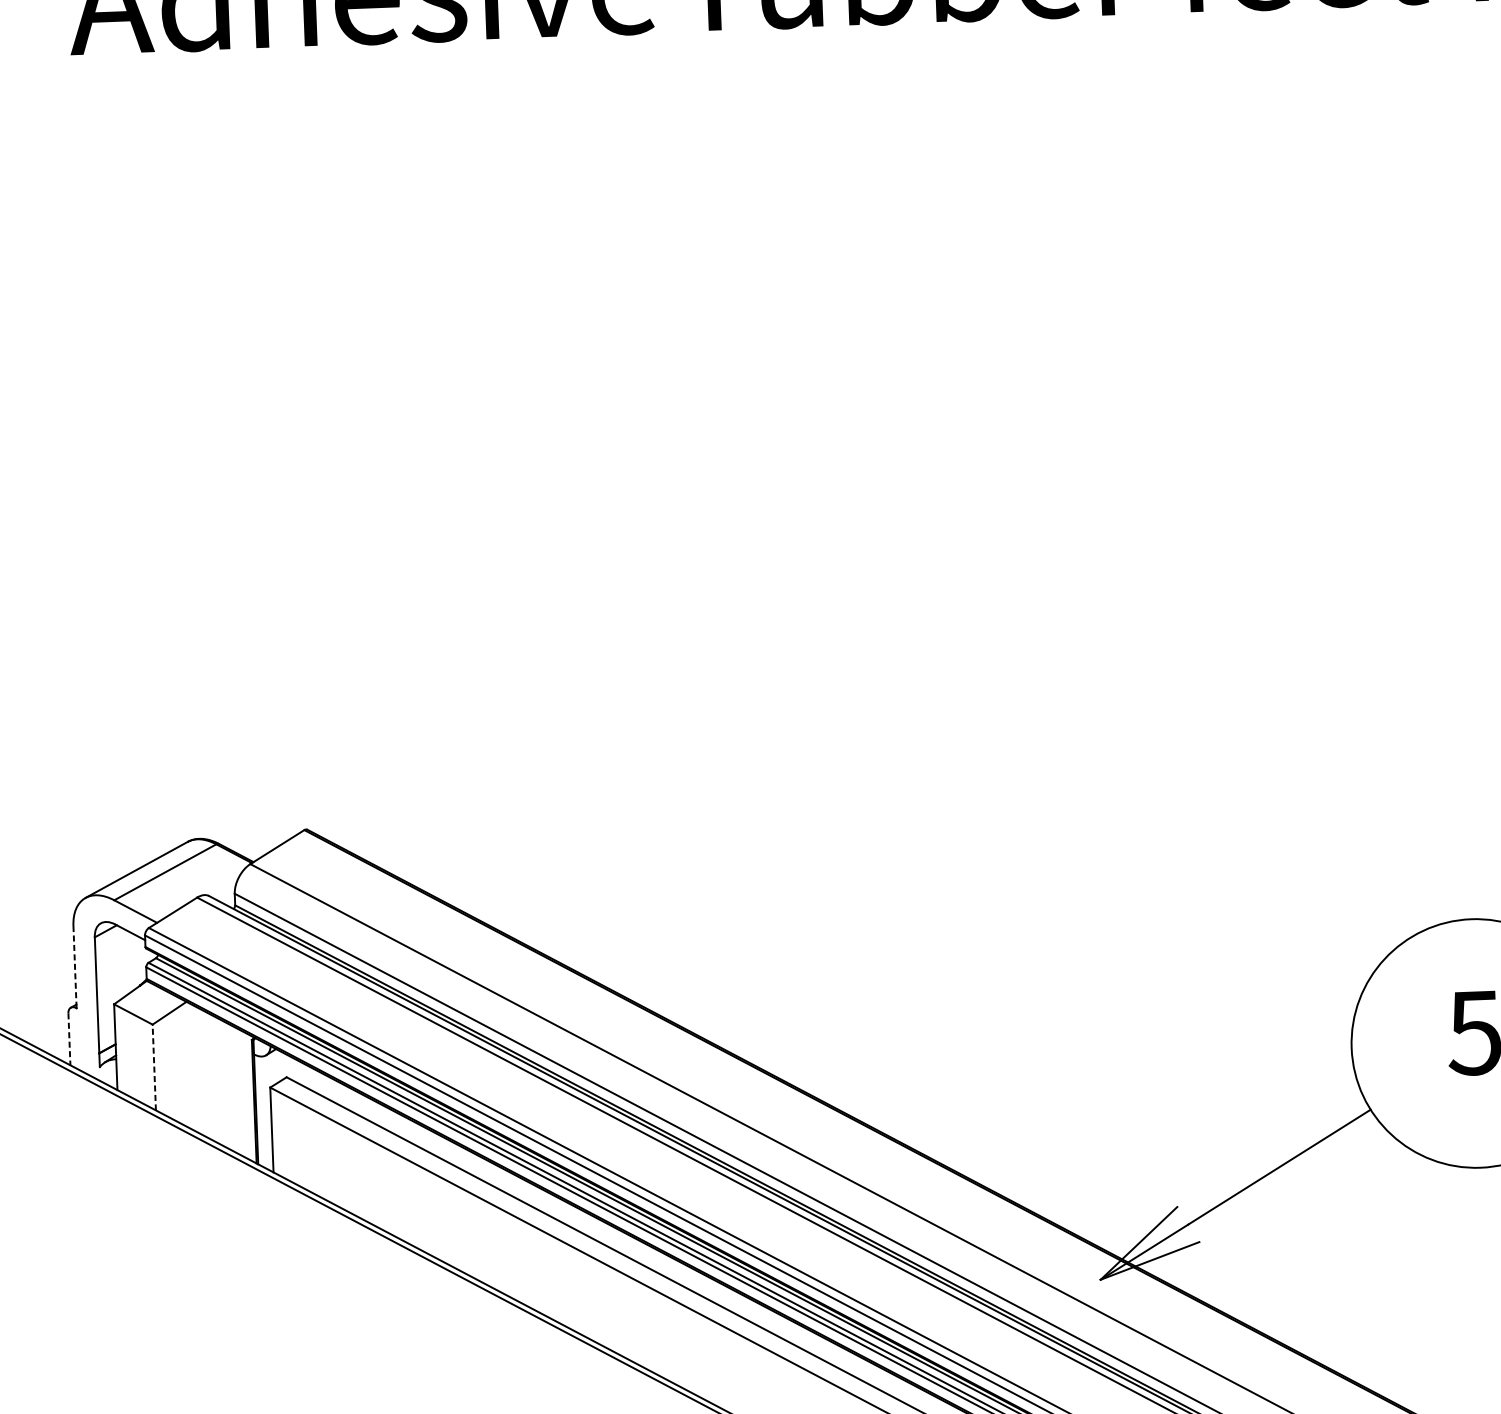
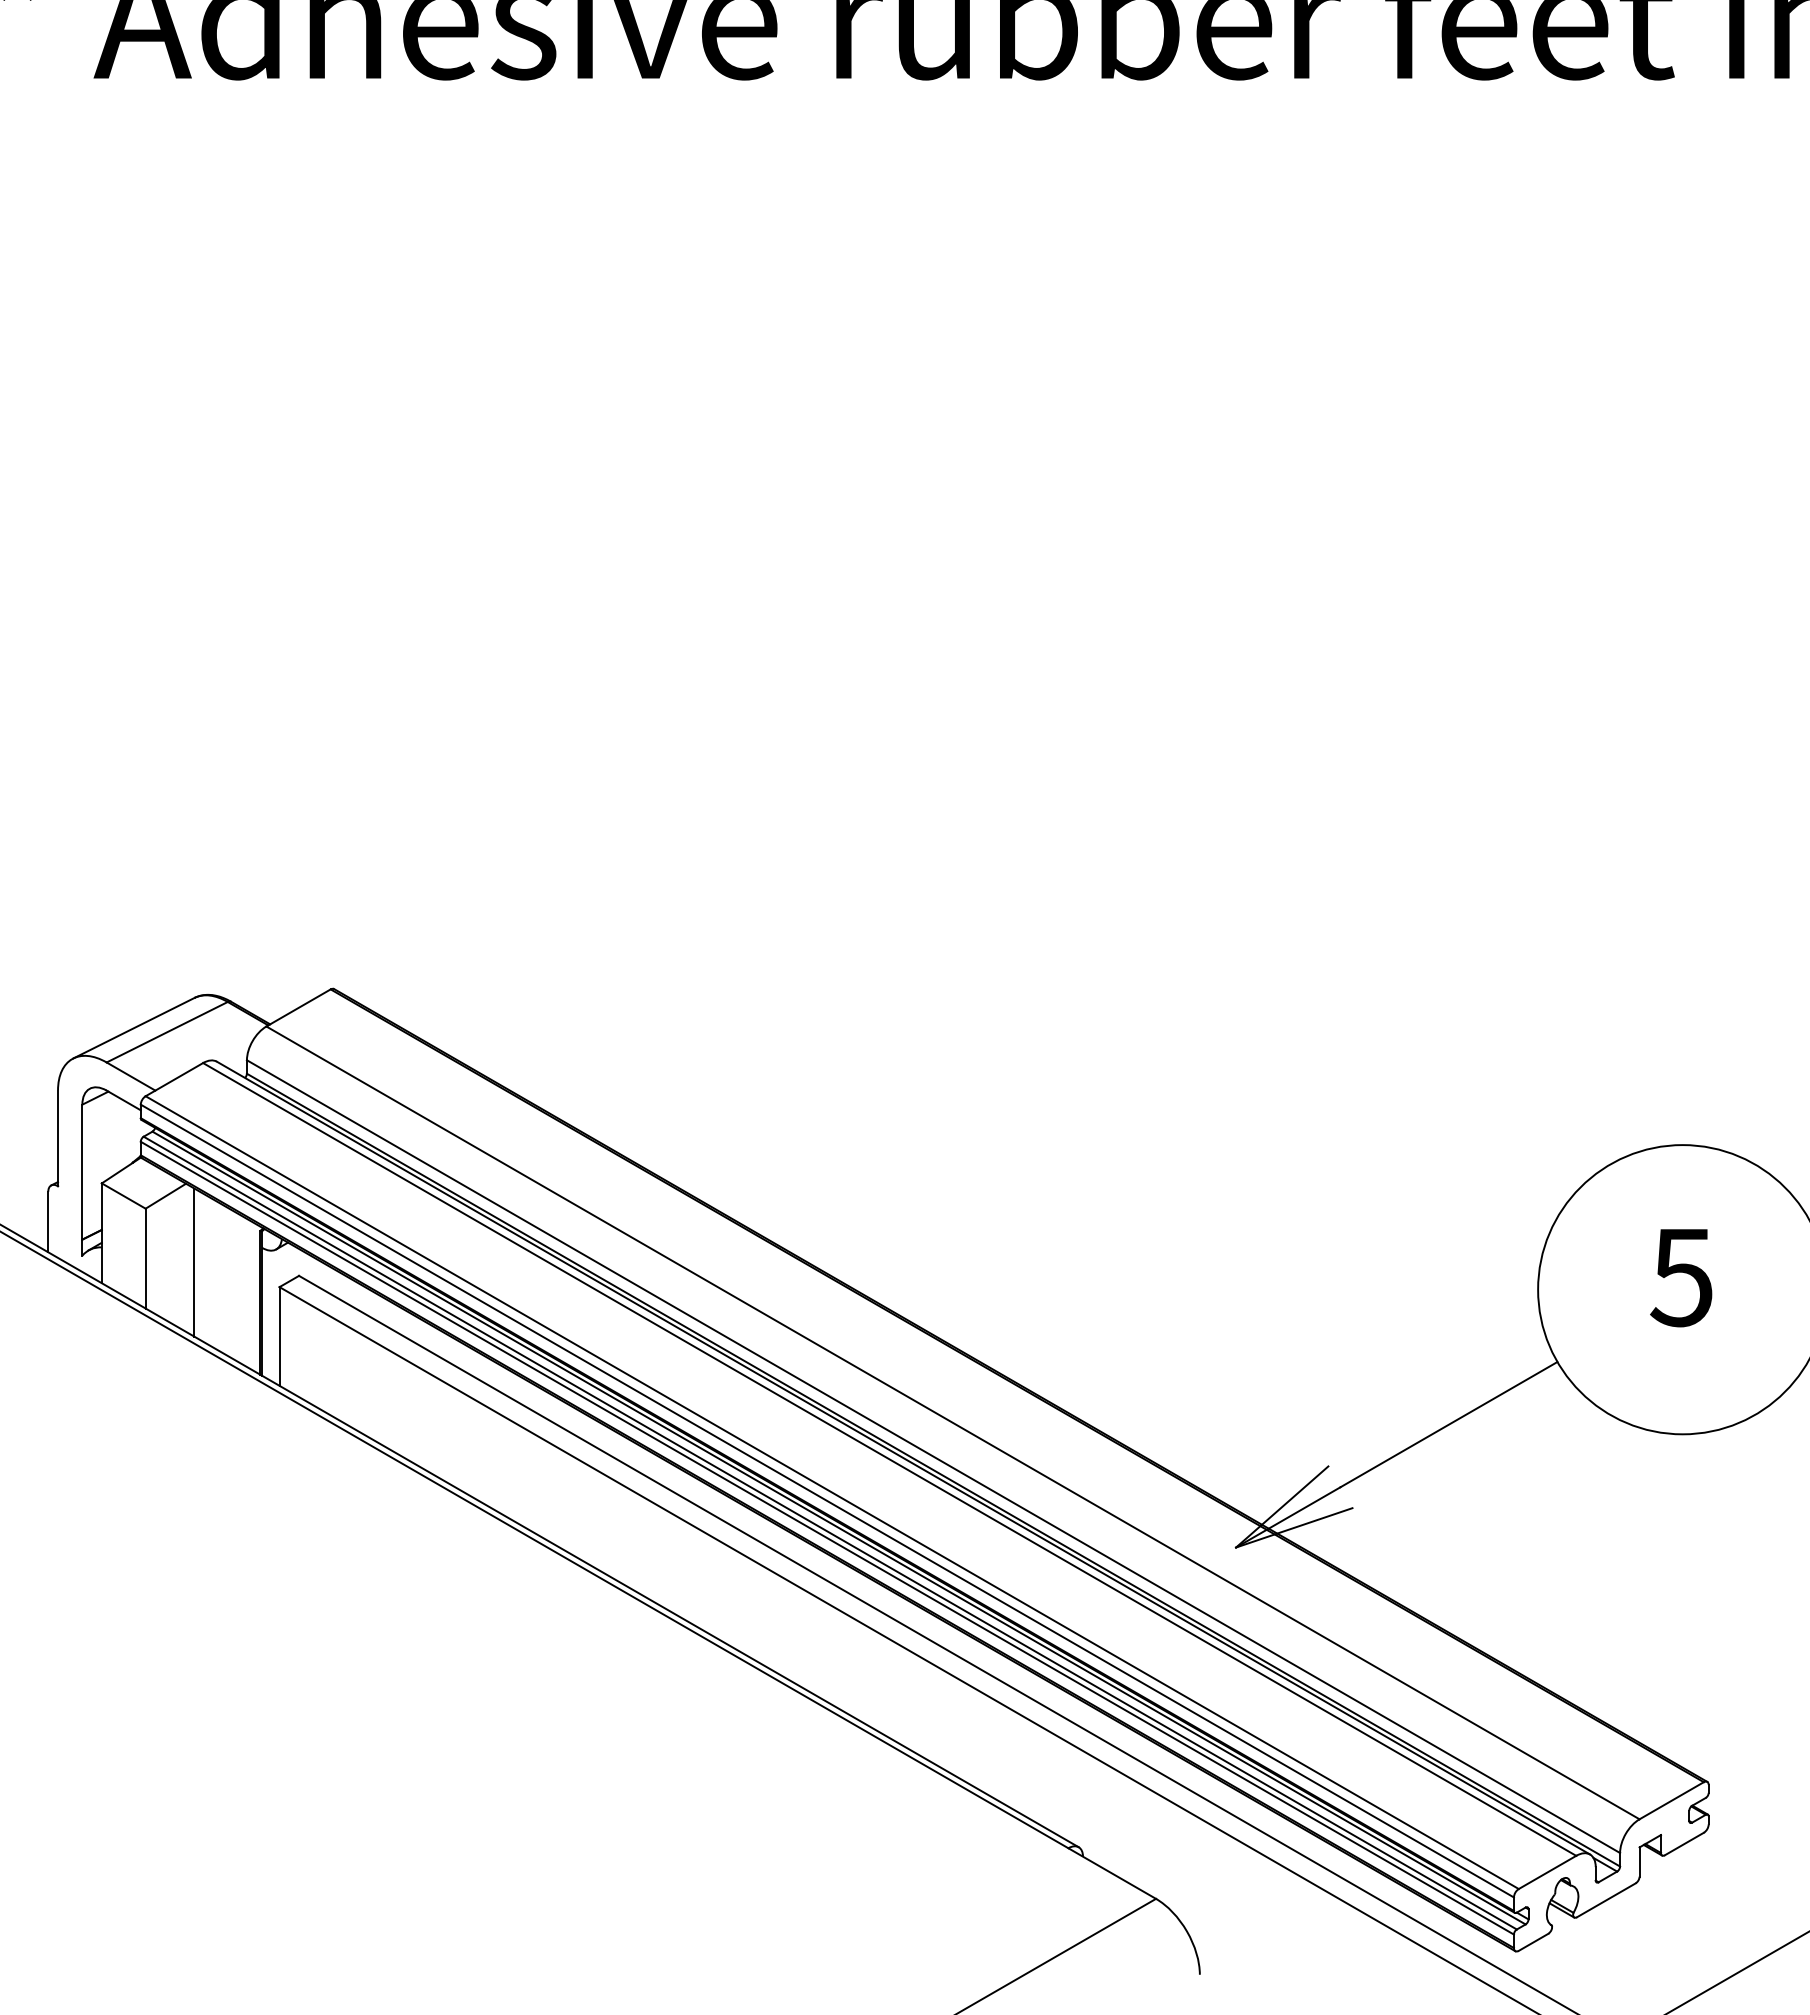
line: (75, 967) -> (58, 1138), dashed -> solid
line: (69, 1039) -> (48, 1222), dashed -> solid
line: (154, 1067) -> (145, 1258), dashed -> solid
line: (196, 1069) -> (194, 1262), added

